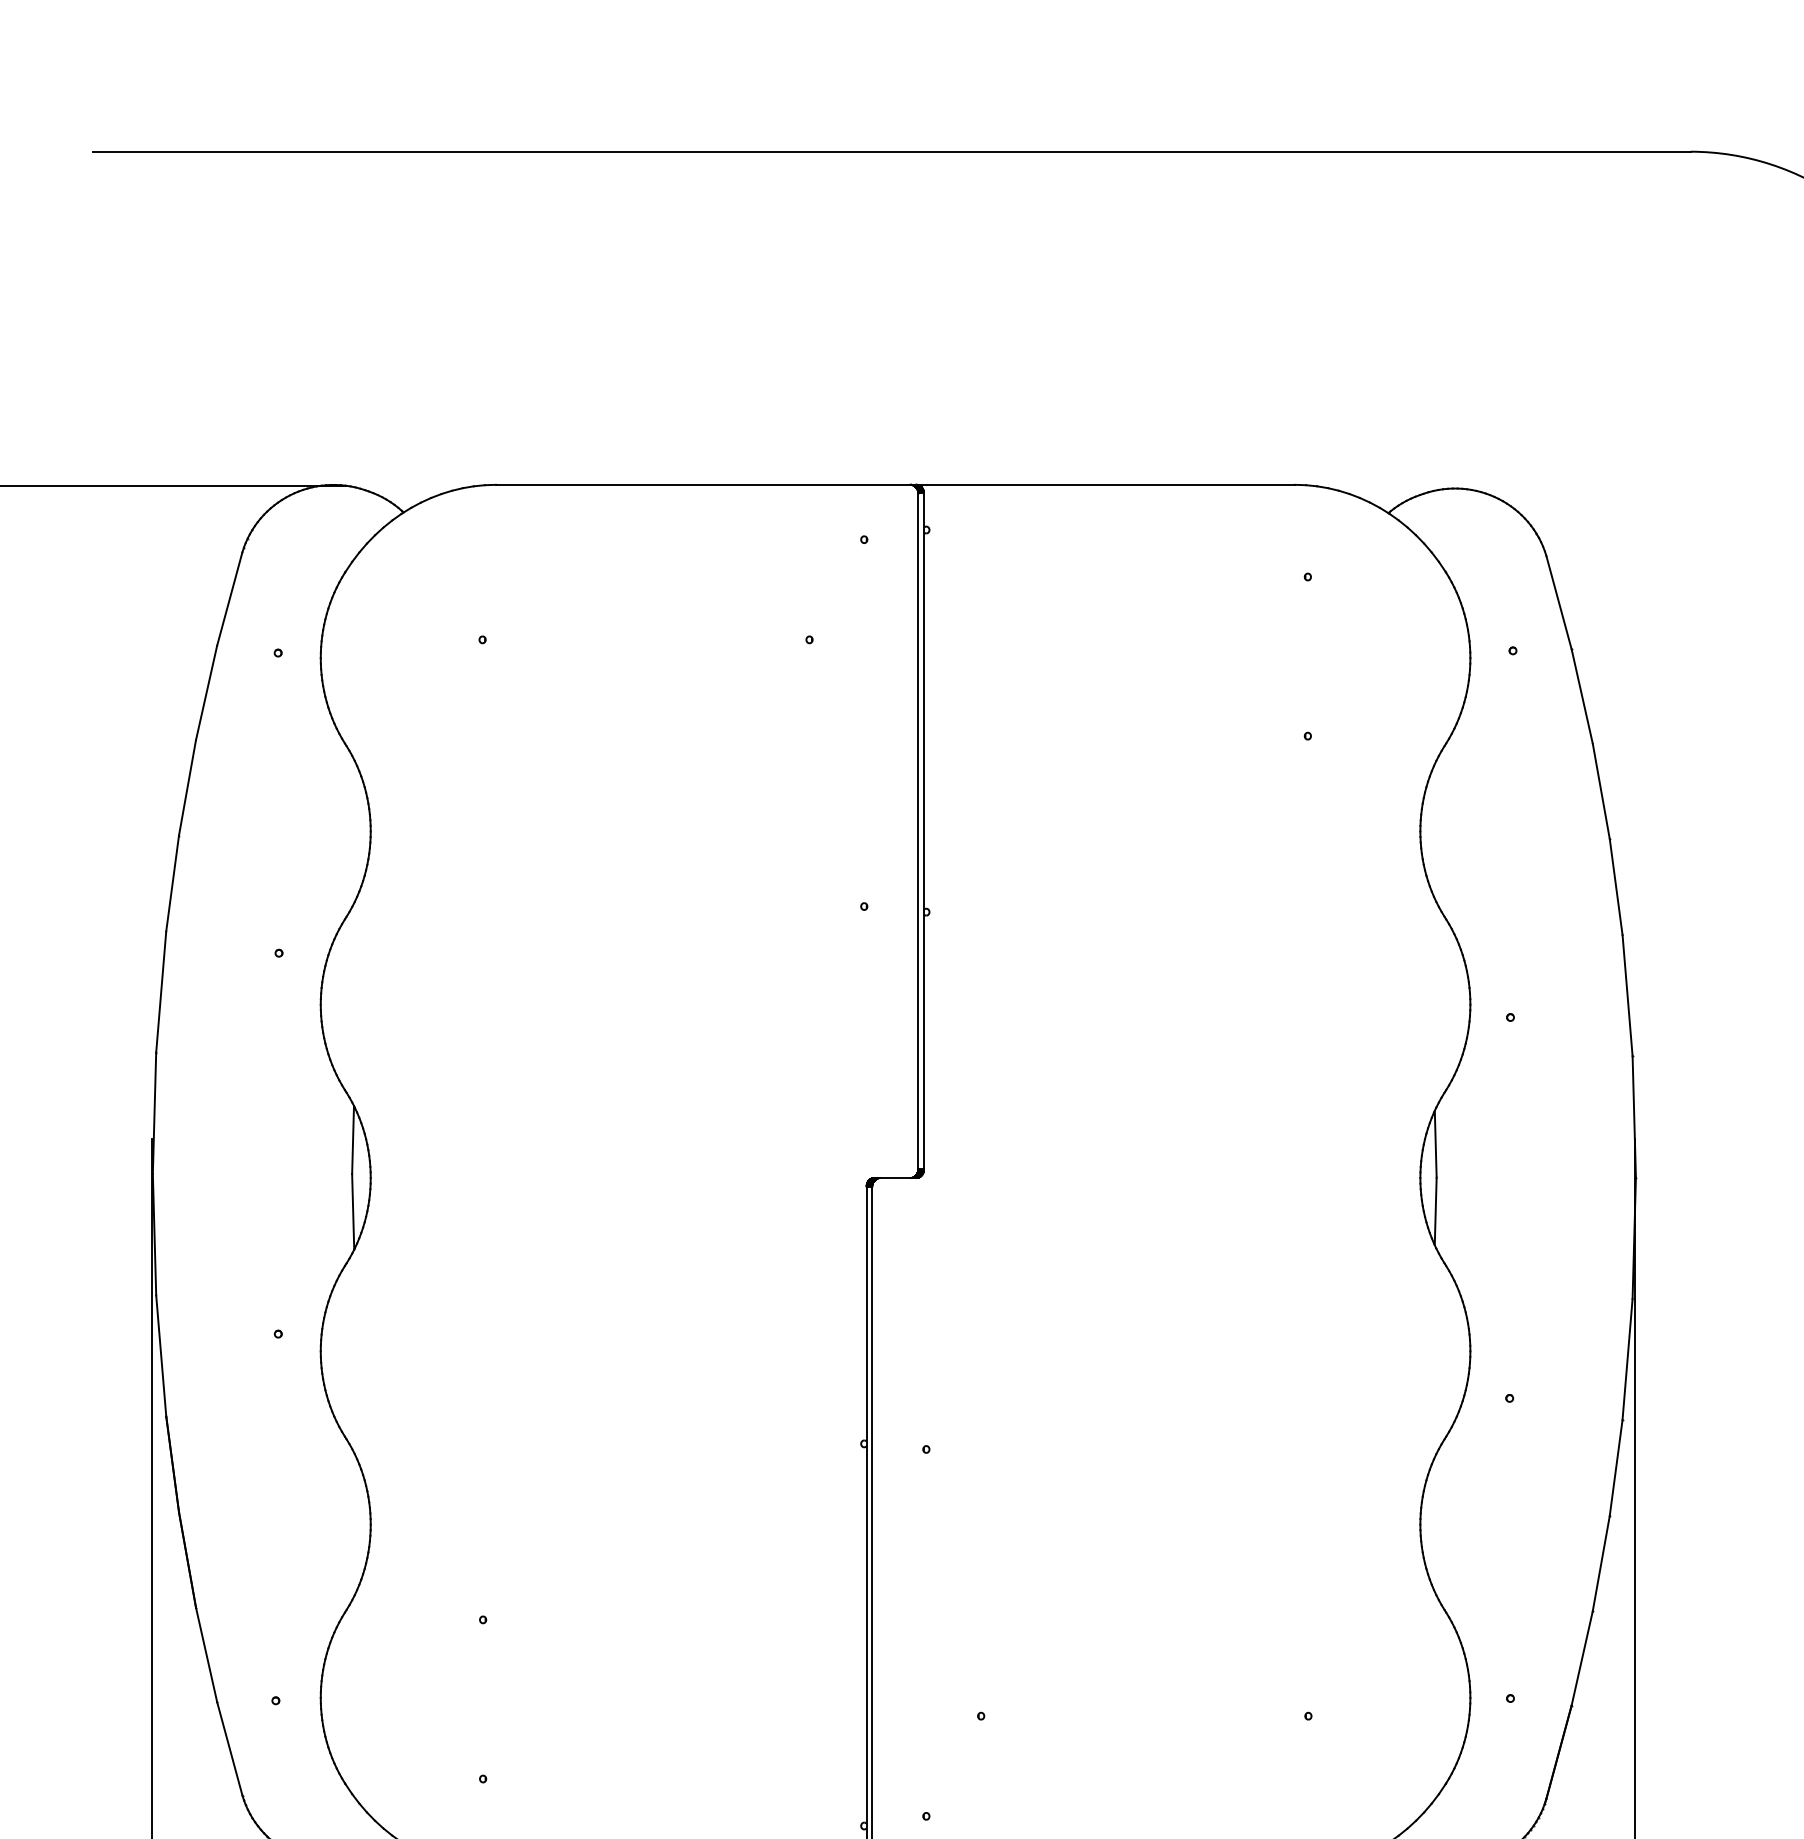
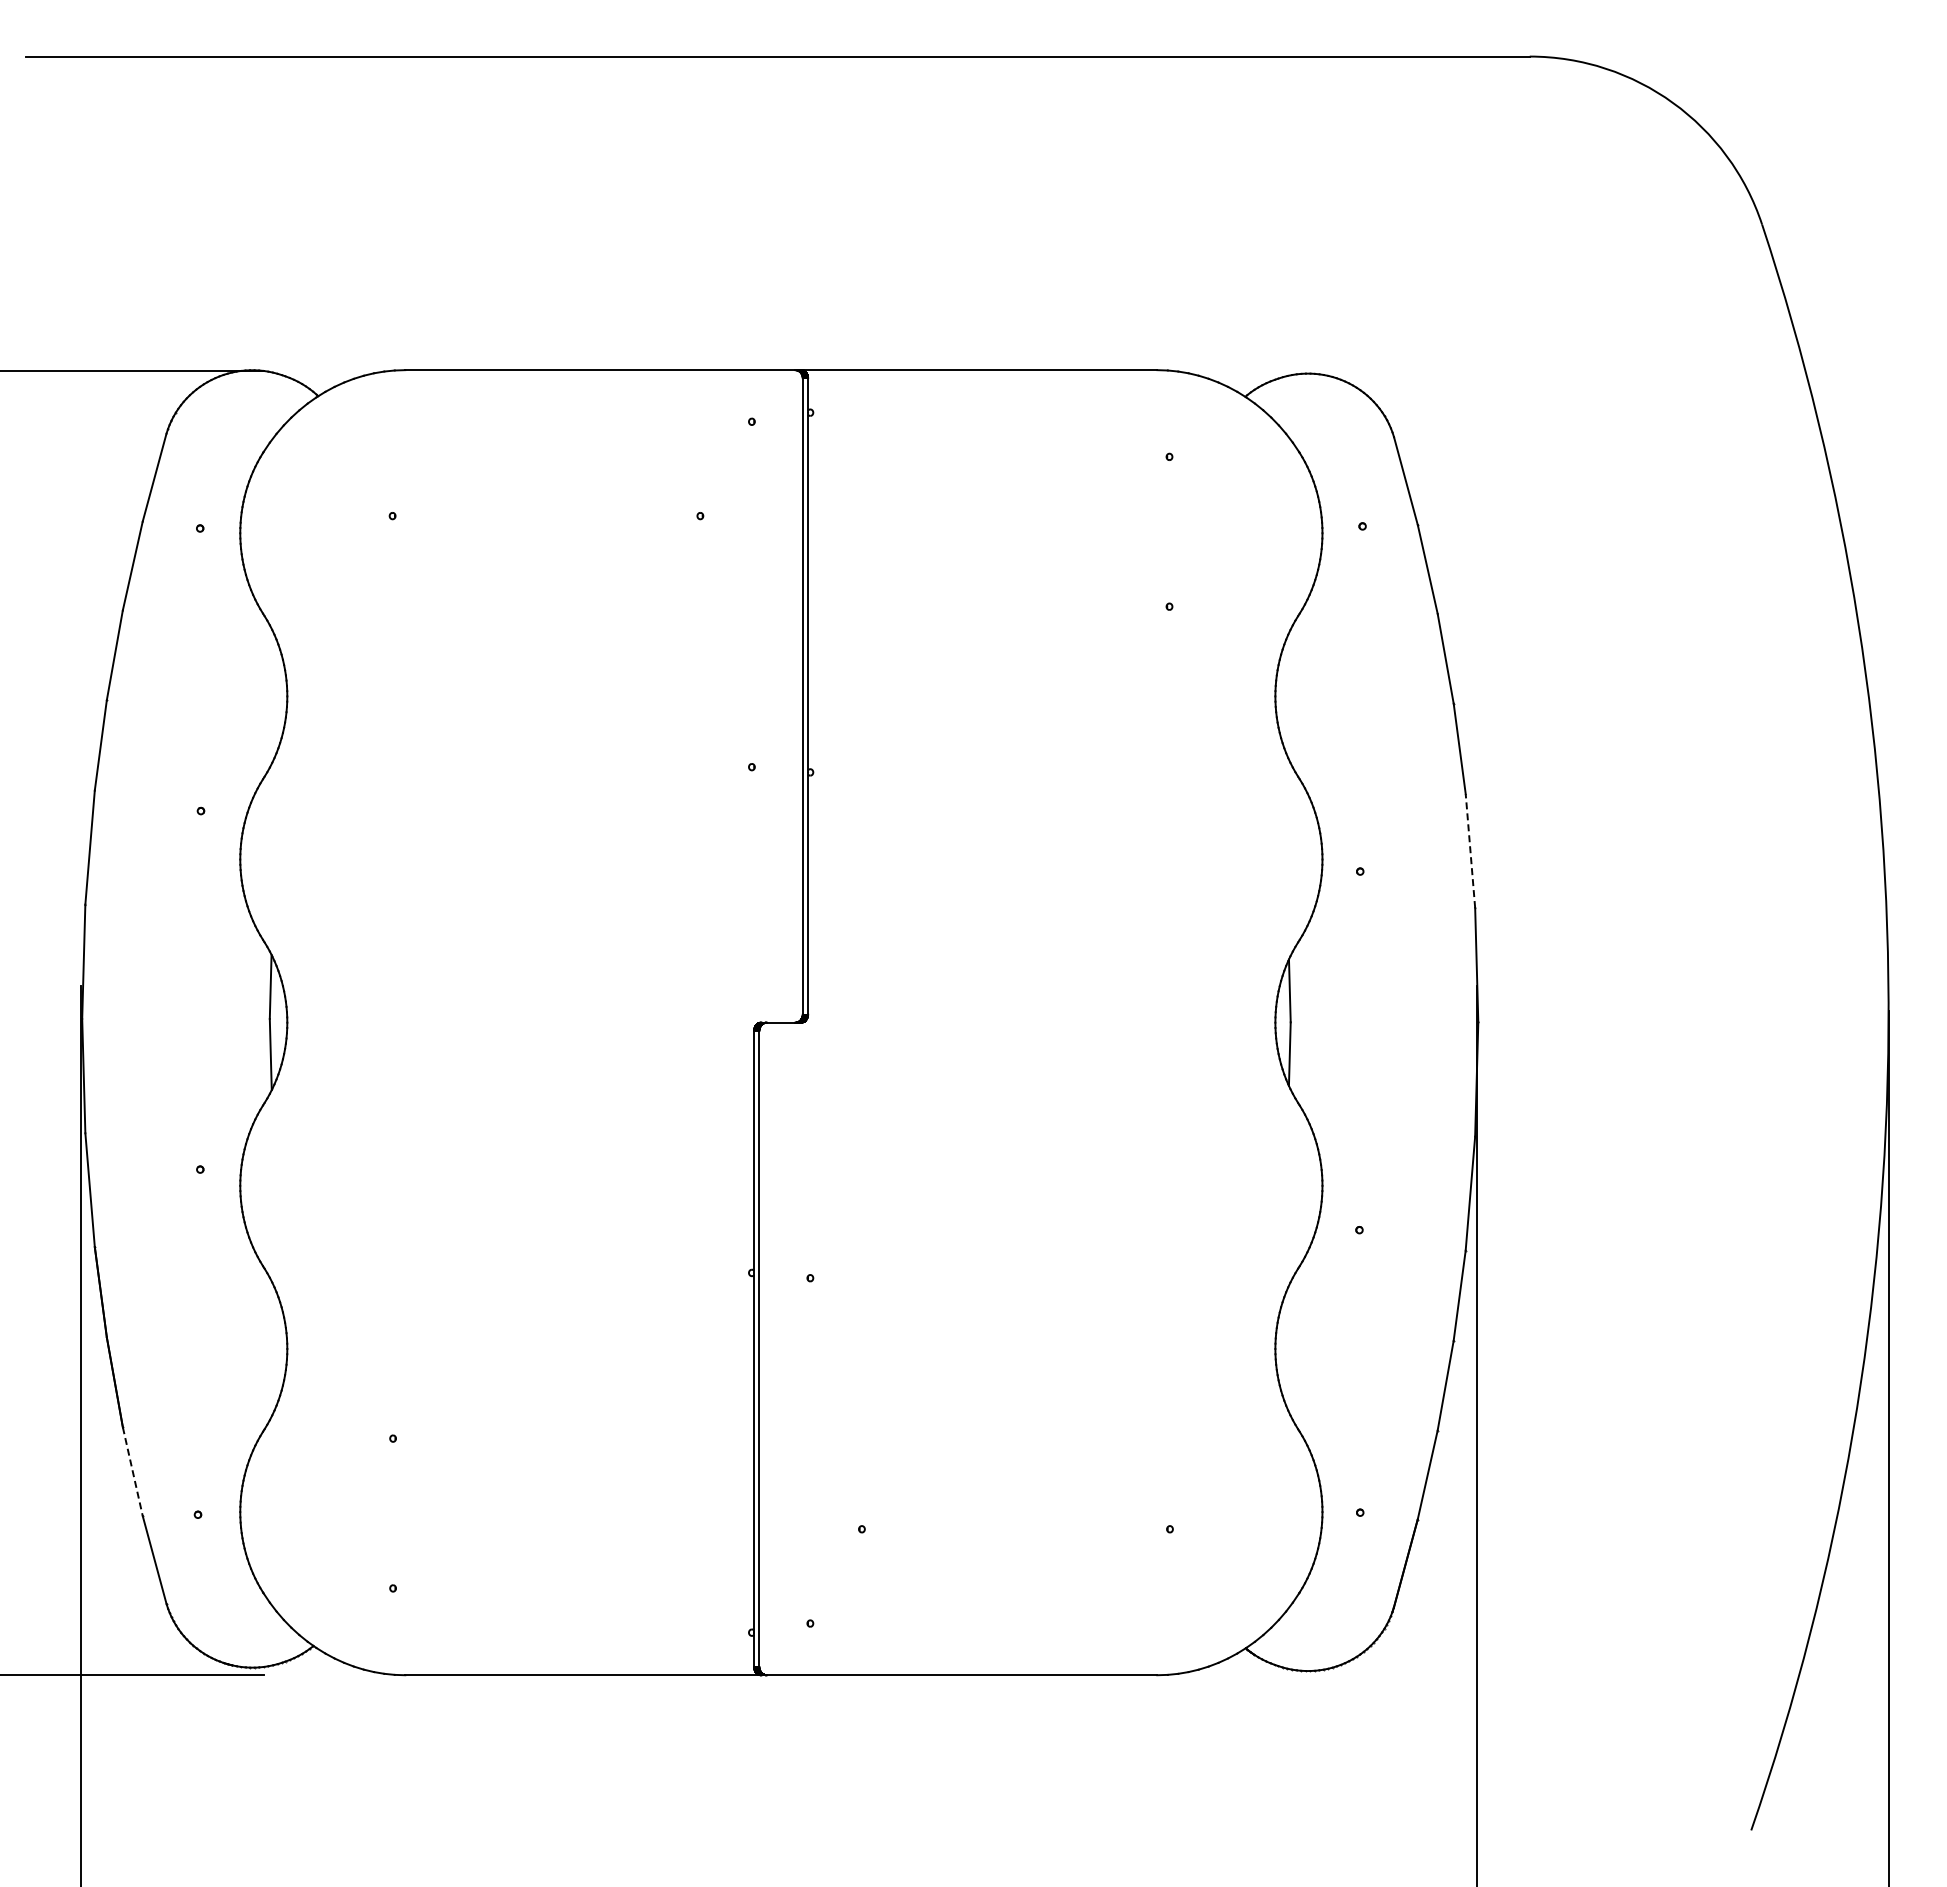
line: (1627, 995) -> (1470, 850), solid -> dashed
line: (206, 1654) -> (132, 1471), solid -> dashed

